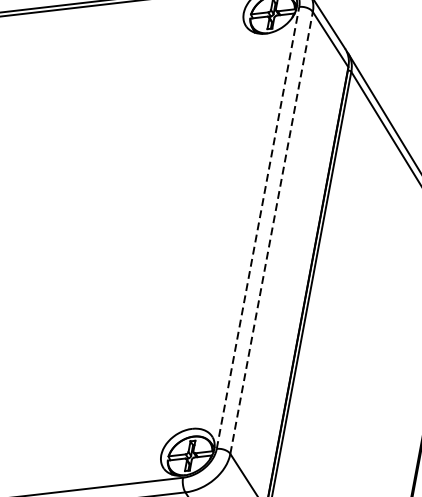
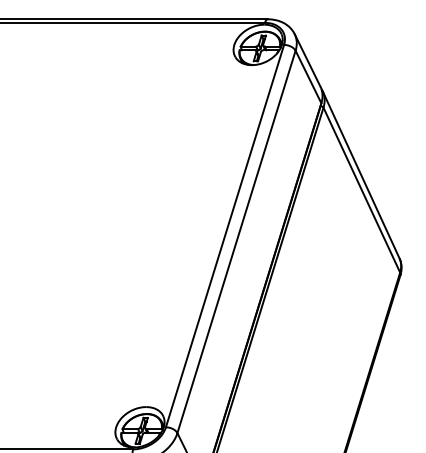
line: (258, 227) -> (225, 235), dashed -> solid
line: (271, 232) -> (236, 241), dashed -> solid

